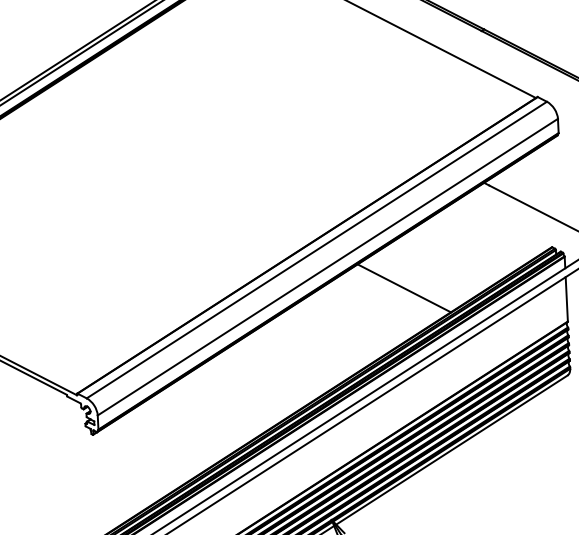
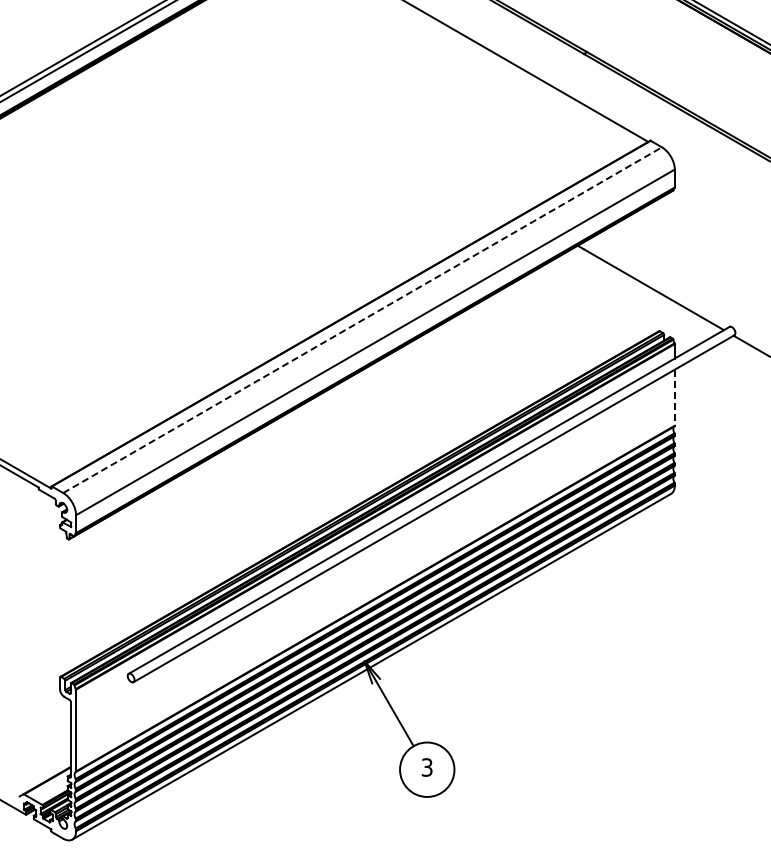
line: (316, 250) -> (362, 320), solid -> dashed
line: (404, 288) -> (470, 373), removed
line: (566, 299) -> (674, 398), solid -> dashed

